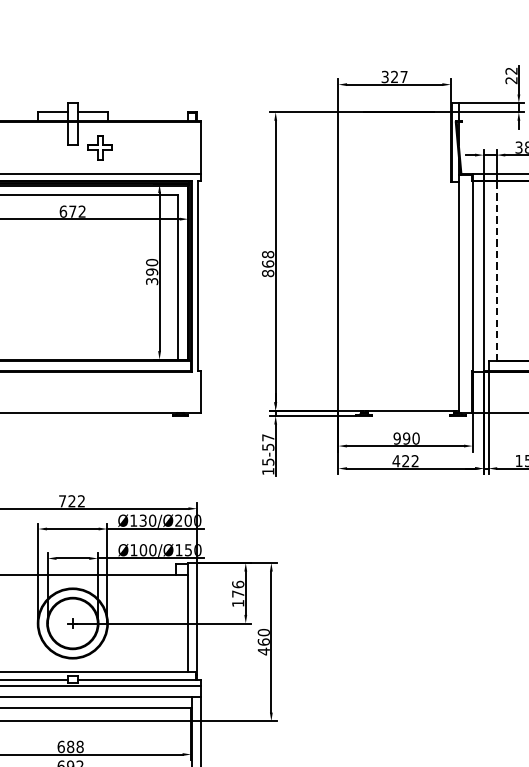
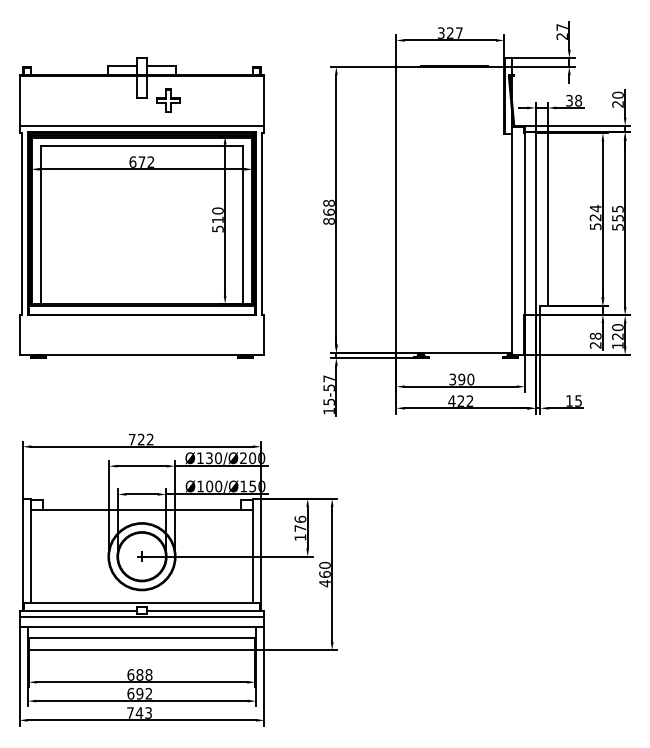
text: (510, 71) -> (561, 27), 22 -> 27
line: (497, 270) -> (548, 218), dashed -> solid
text: (151, 276) -> (217, 224), 390 -> 510
text: (396, 438) -> (452, 379), 990 -> 390

